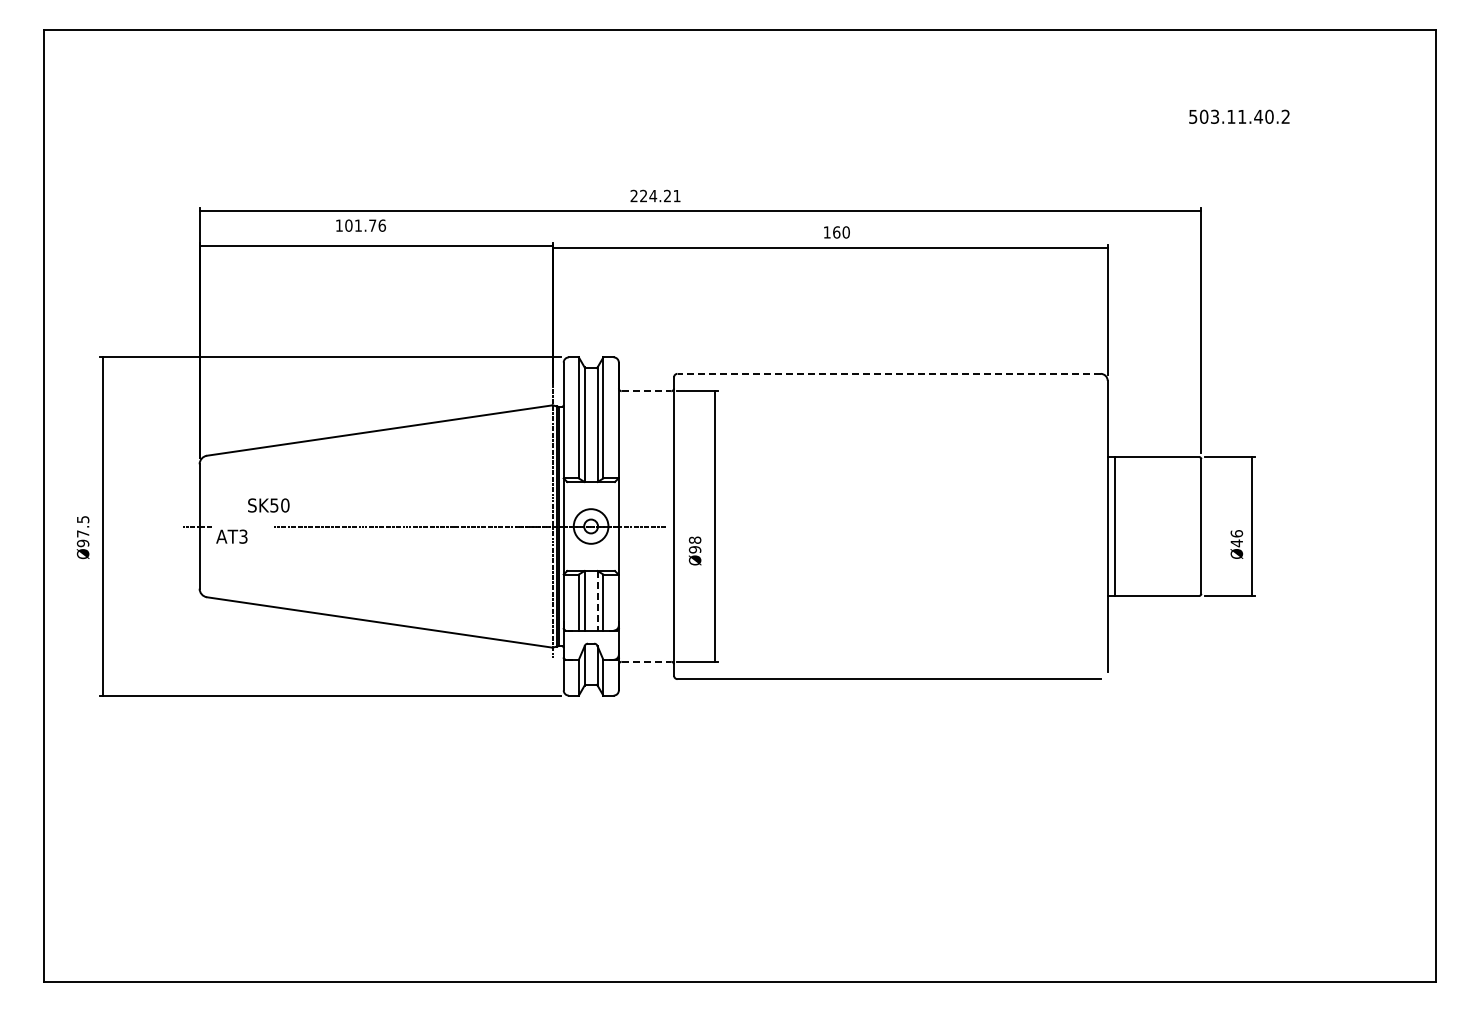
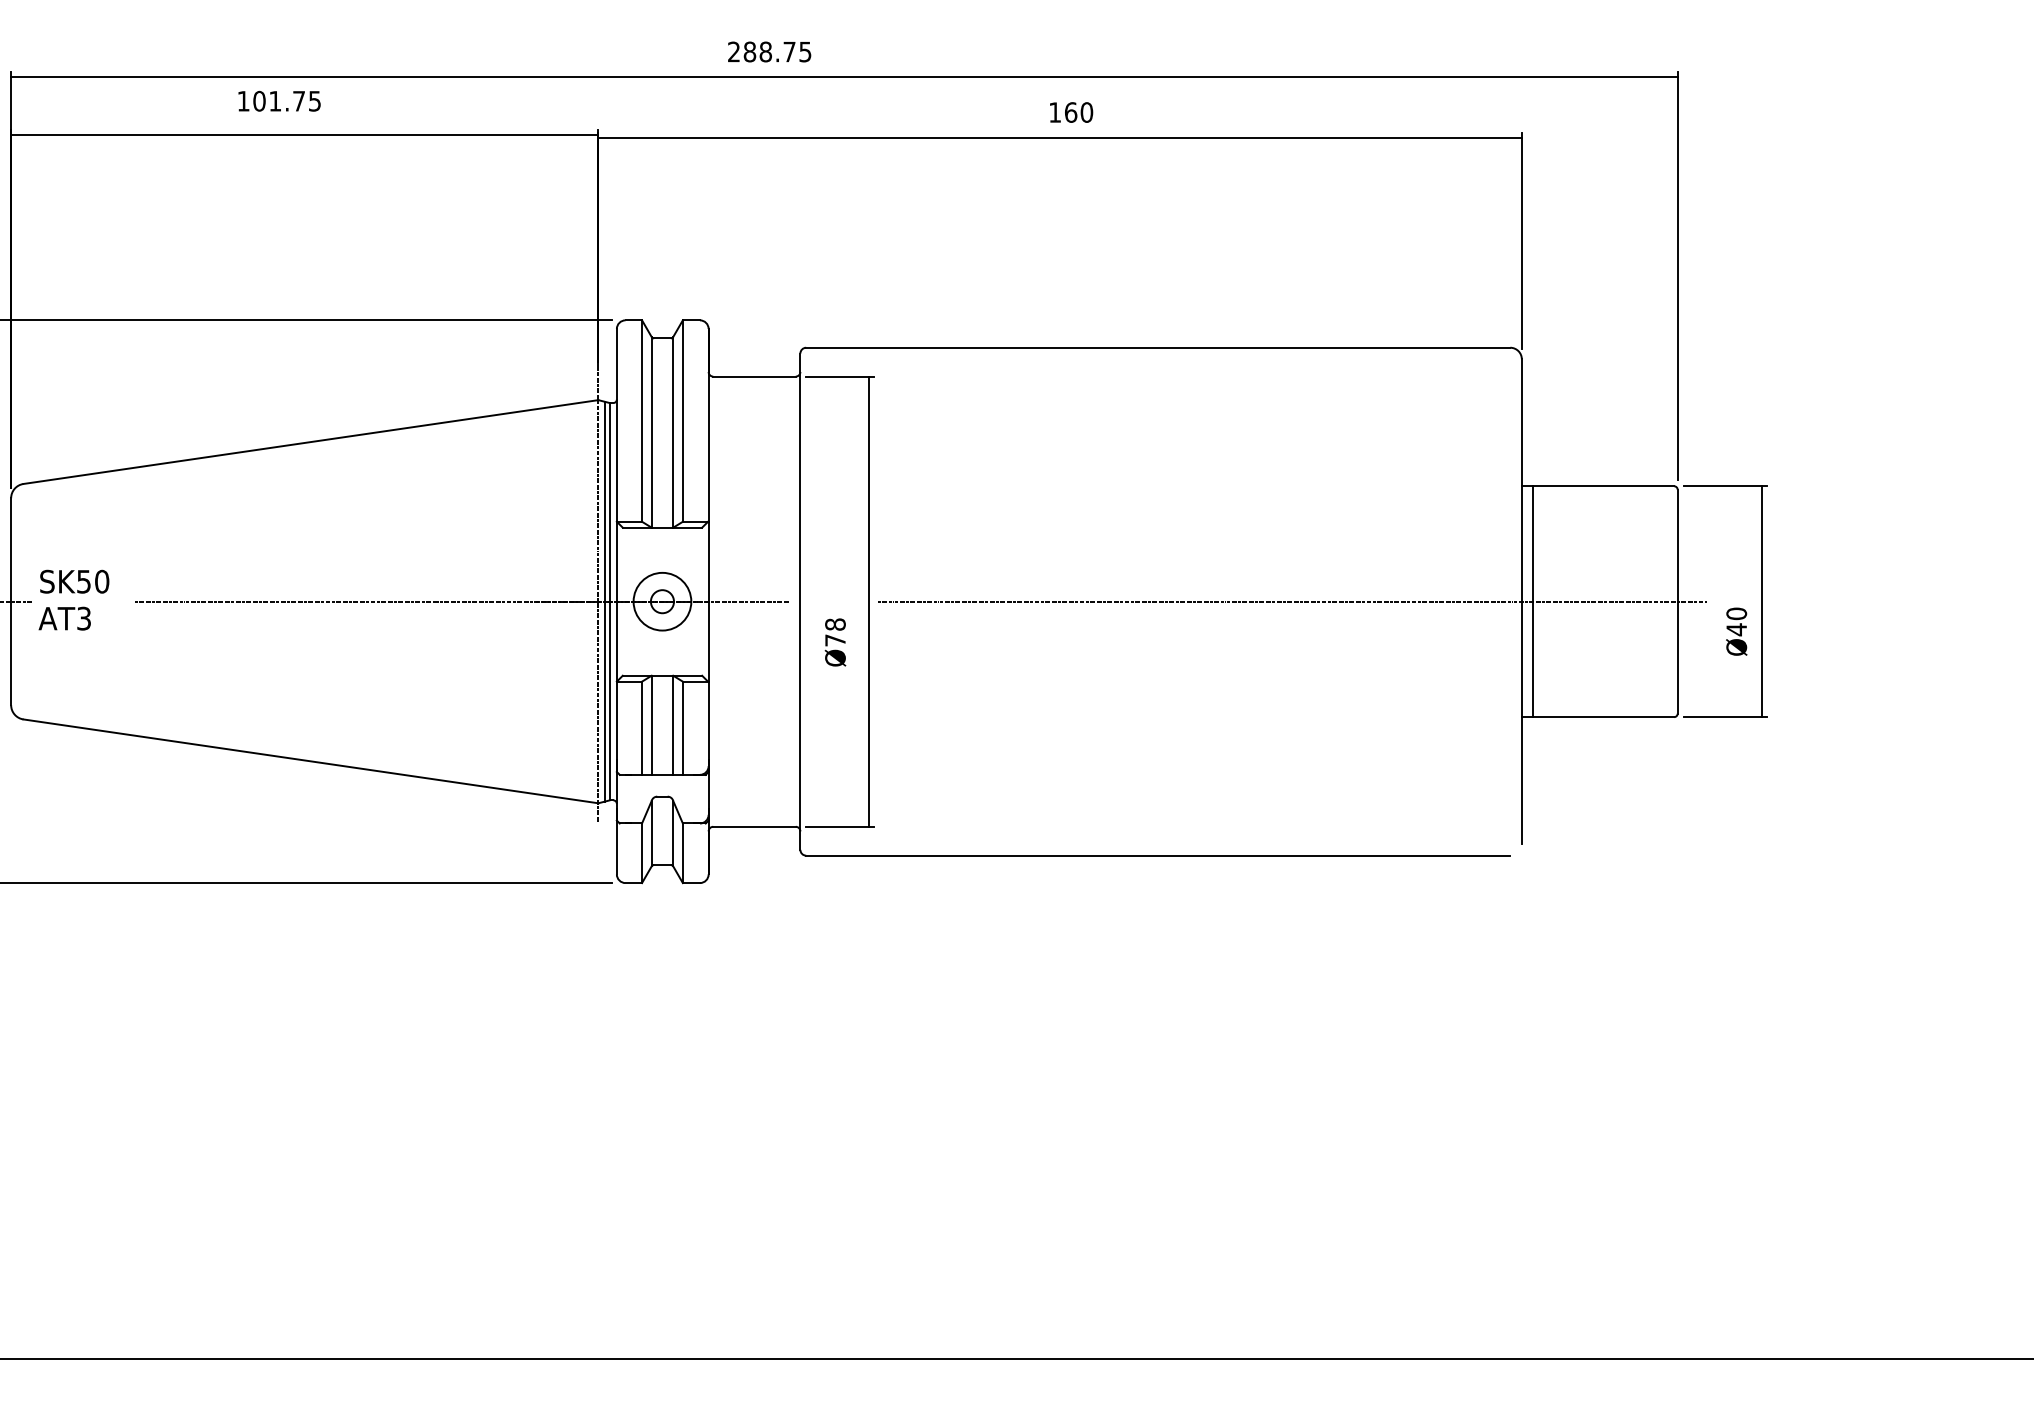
text: (660, 195) -> (777, 51), 224.21 -> 288.75
text: (381, 225) -> (313, 100), 101.76 -> 101.75
line: (889, 373) -> (1158, 347), dashed -> solid
line: (646, 391) -> (754, 377), dashed -> solid
text: (268, 505) -> (74, 581), moved
line: (969, 526) -> (1291, 601), added
text: (1236, 533) -> (1736, 613), Ø46 -> Ø40
text: (694, 549) -> (834, 639), Ø98 -> Ø78
line: (597, 600) -> (673, 724), dashed -> solid
line: (646, 661) -> (754, 826), dashed -> solid

